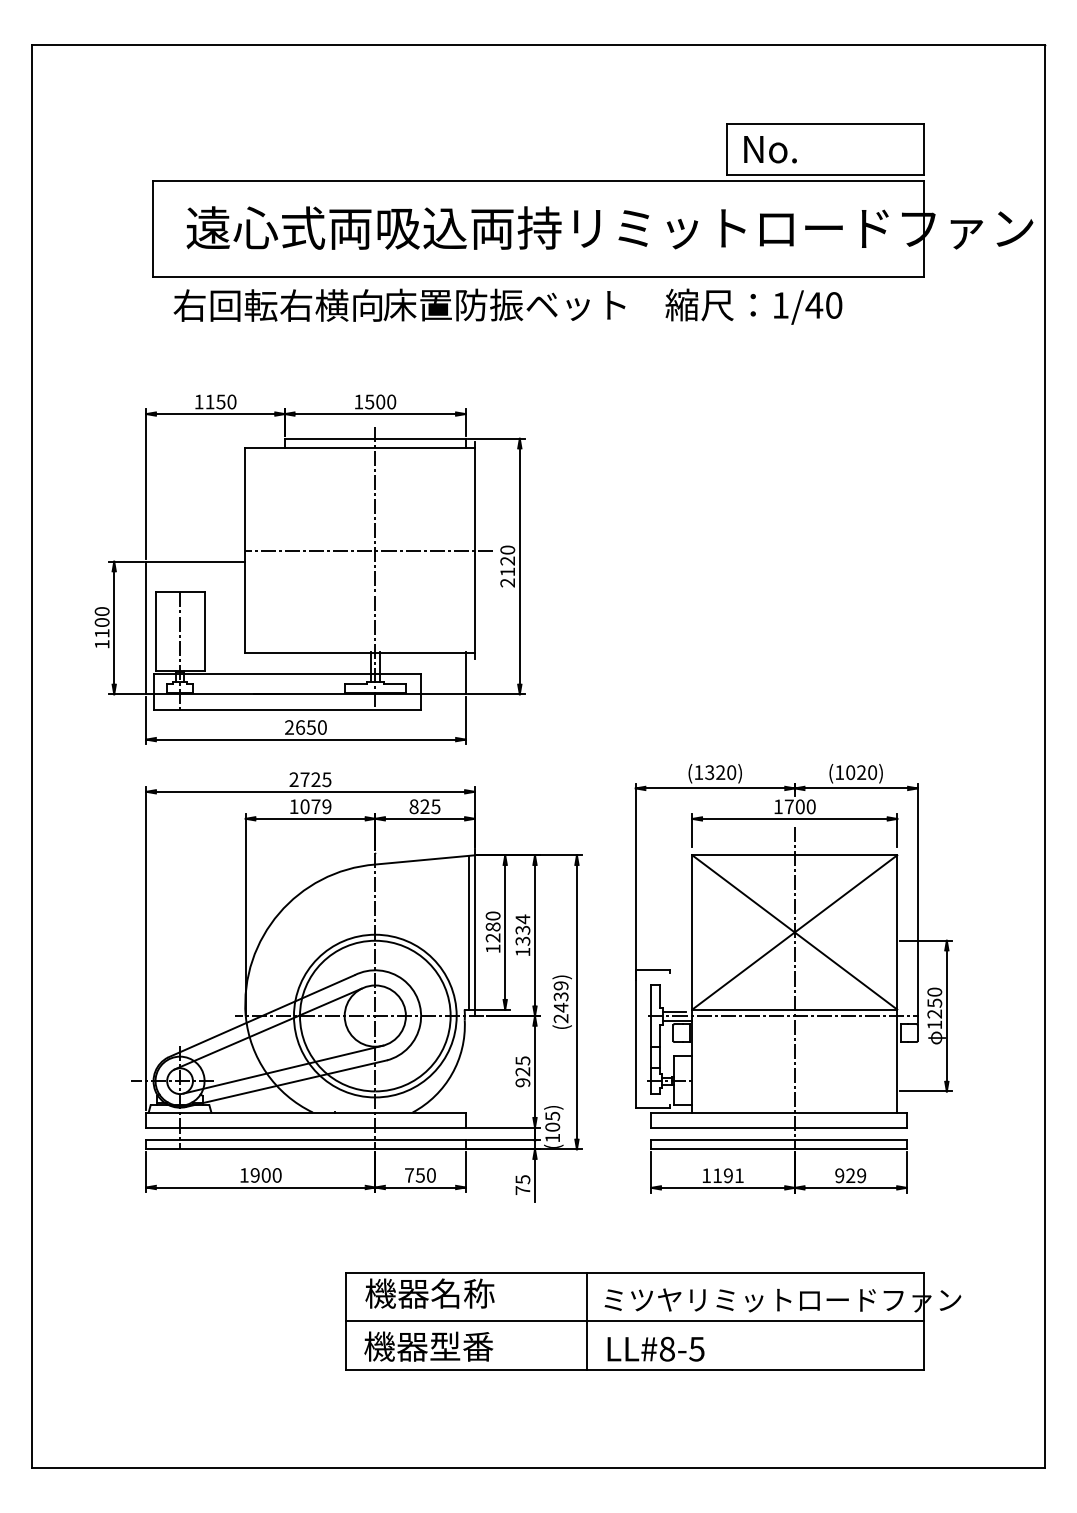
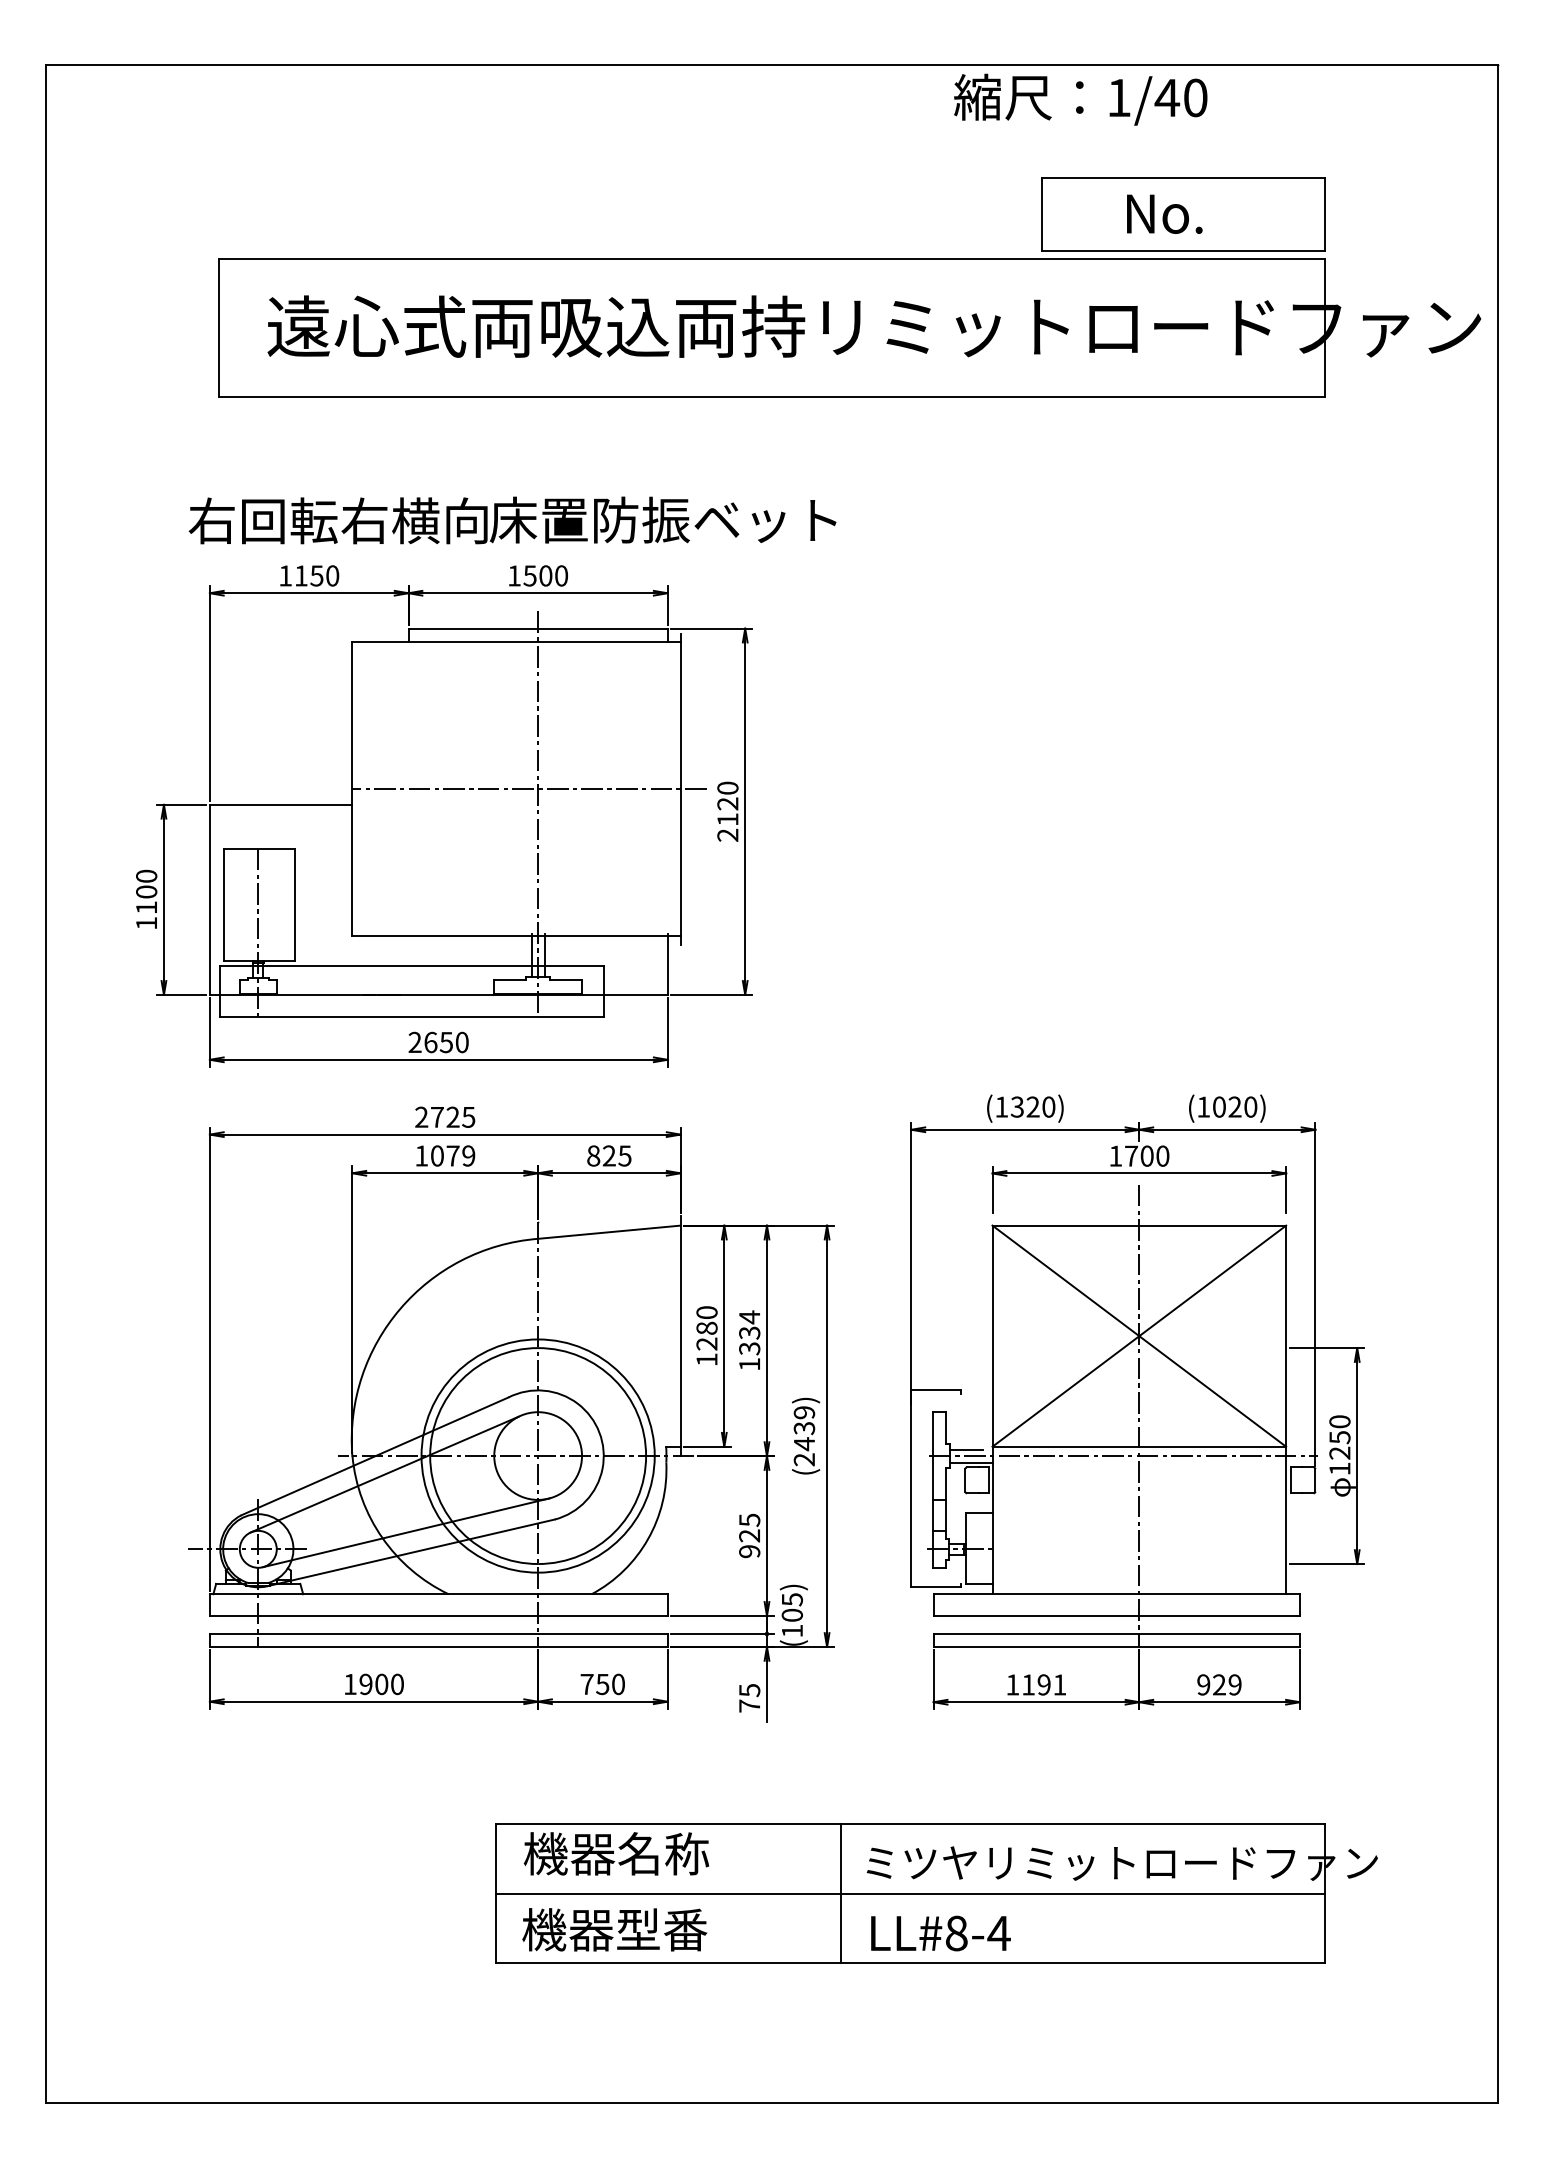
text: (770, 149) -> (1164, 214), moved
text: (399, 304) -> (512, 519), moved
text: (753, 306) -> (1080, 99), moved
line: (468, 932) -> (671, 1336), removed
text: (696, 1349) -> (998, 1933), LL#8-5 -> LL#8-4

